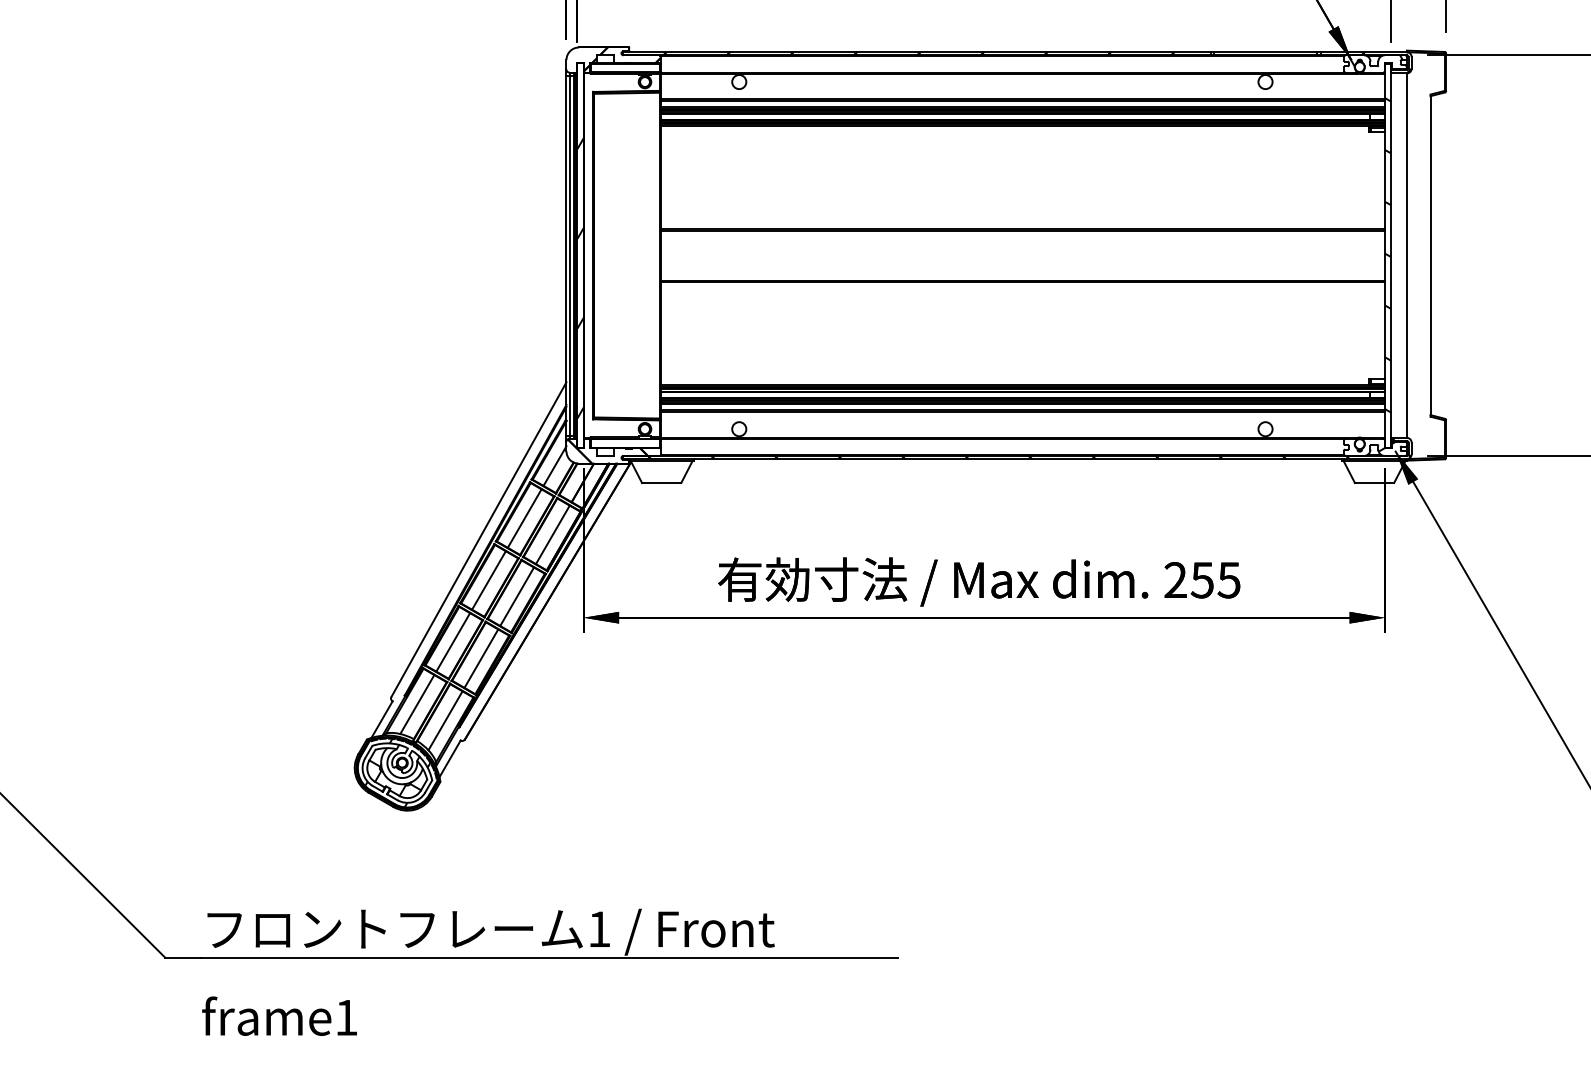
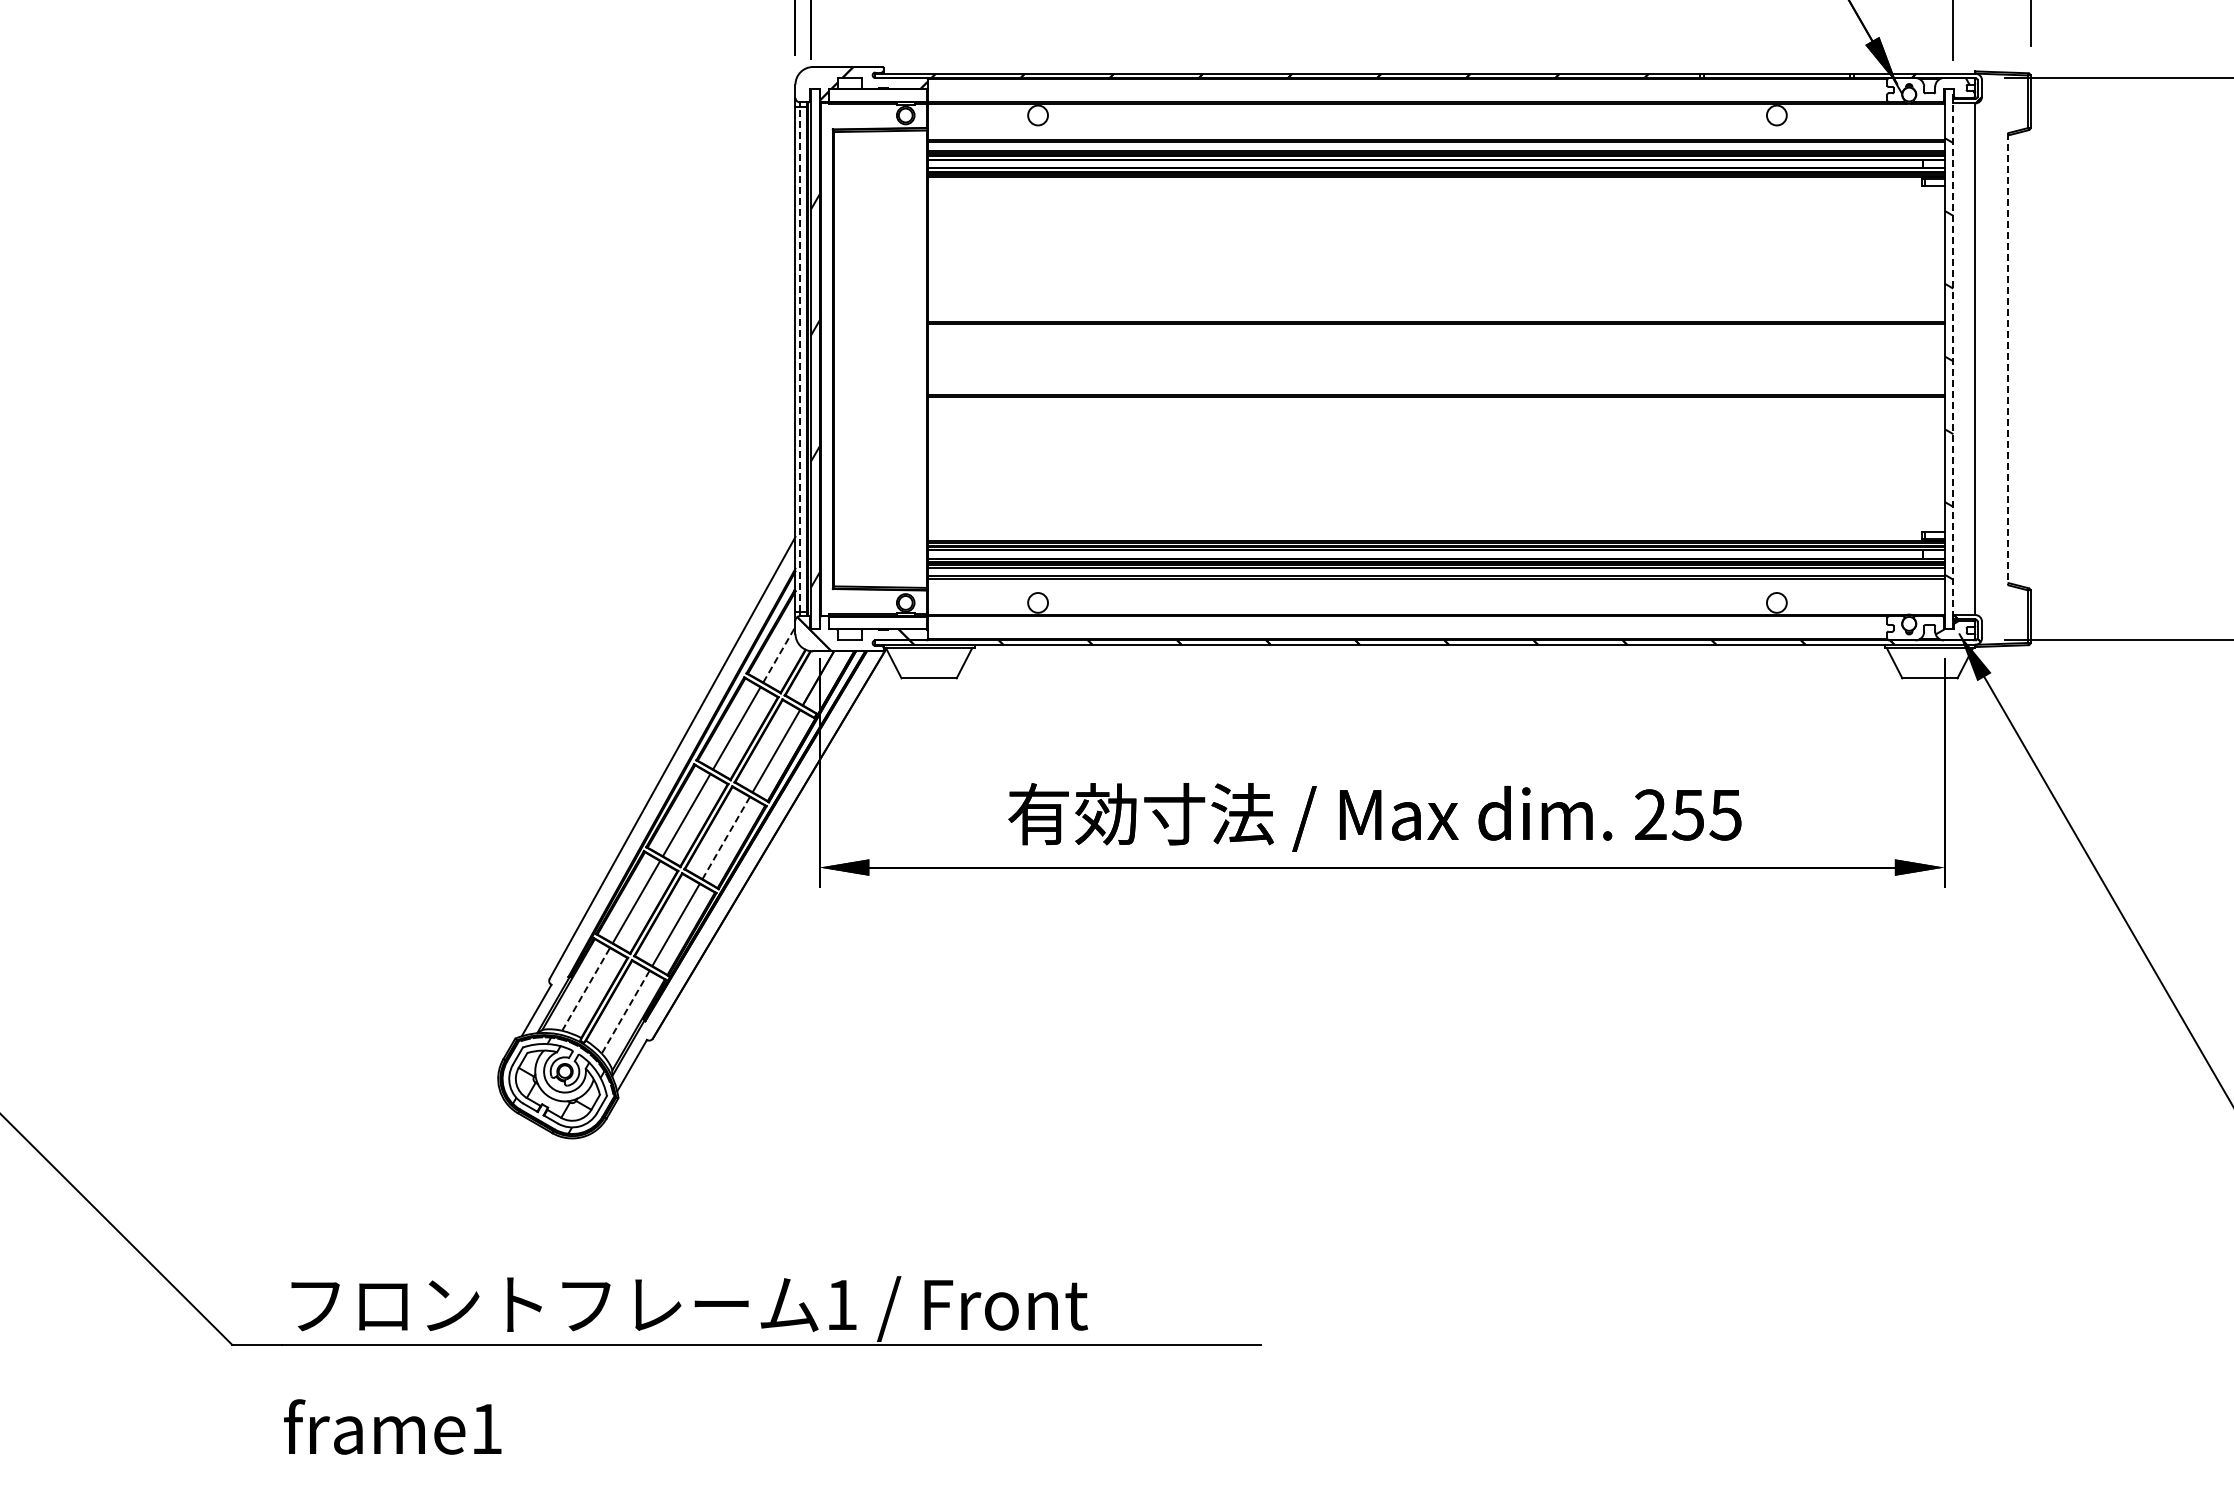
line: (569, 255) -> (799, 359), solid -> dashed
line: (1391, 255) -> (1953, 359), solid -> dashed
line: (1430, 255) -> (2008, 359), solid -> dashed
line: (555, 465) -> (779, 654), solid -> dashed
line: (516, 597) -> (725, 838), solid -> dashed
line: (417, 704) -> (586, 989), solid -> dashed
line: (445, 720) -> (625, 1012), solid -> dashed

